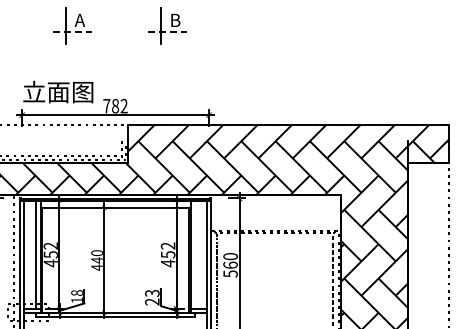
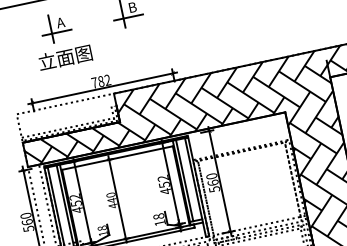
line: (73, 32) -> (57, 32), dashed -> solid
line: (168, 32) -> (129, 17), dashed -> solid
text: (58, 91) -> (65, 57), moved
line: (194, 254) -> (184, 180), added
text: (152, 297) -> (159, 219), 23 -> 18

